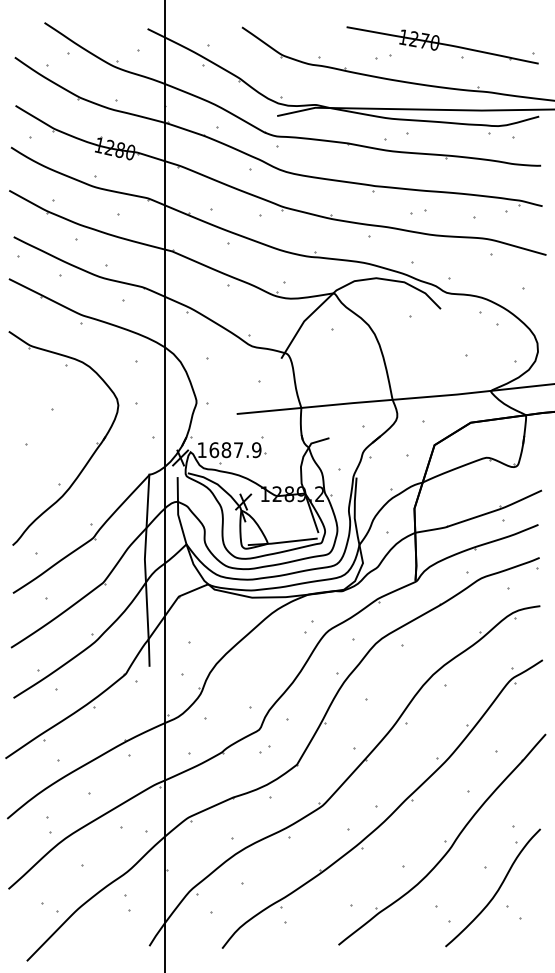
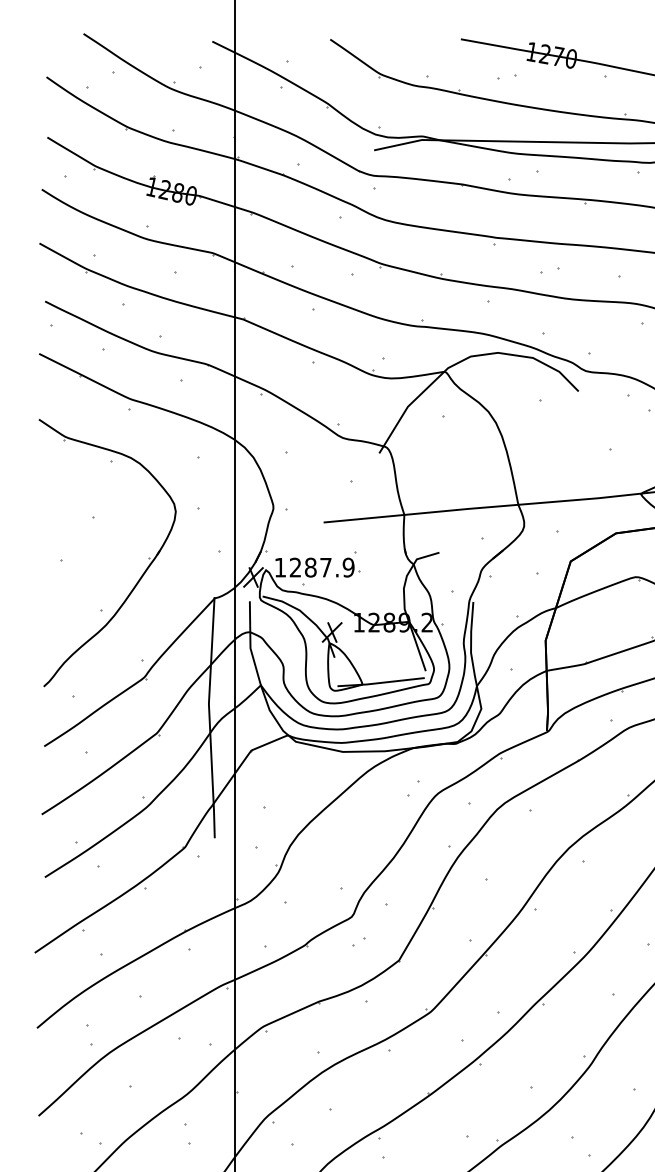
text: (214, 450) -> (295, 568), 1687.9 -> 1287.9

